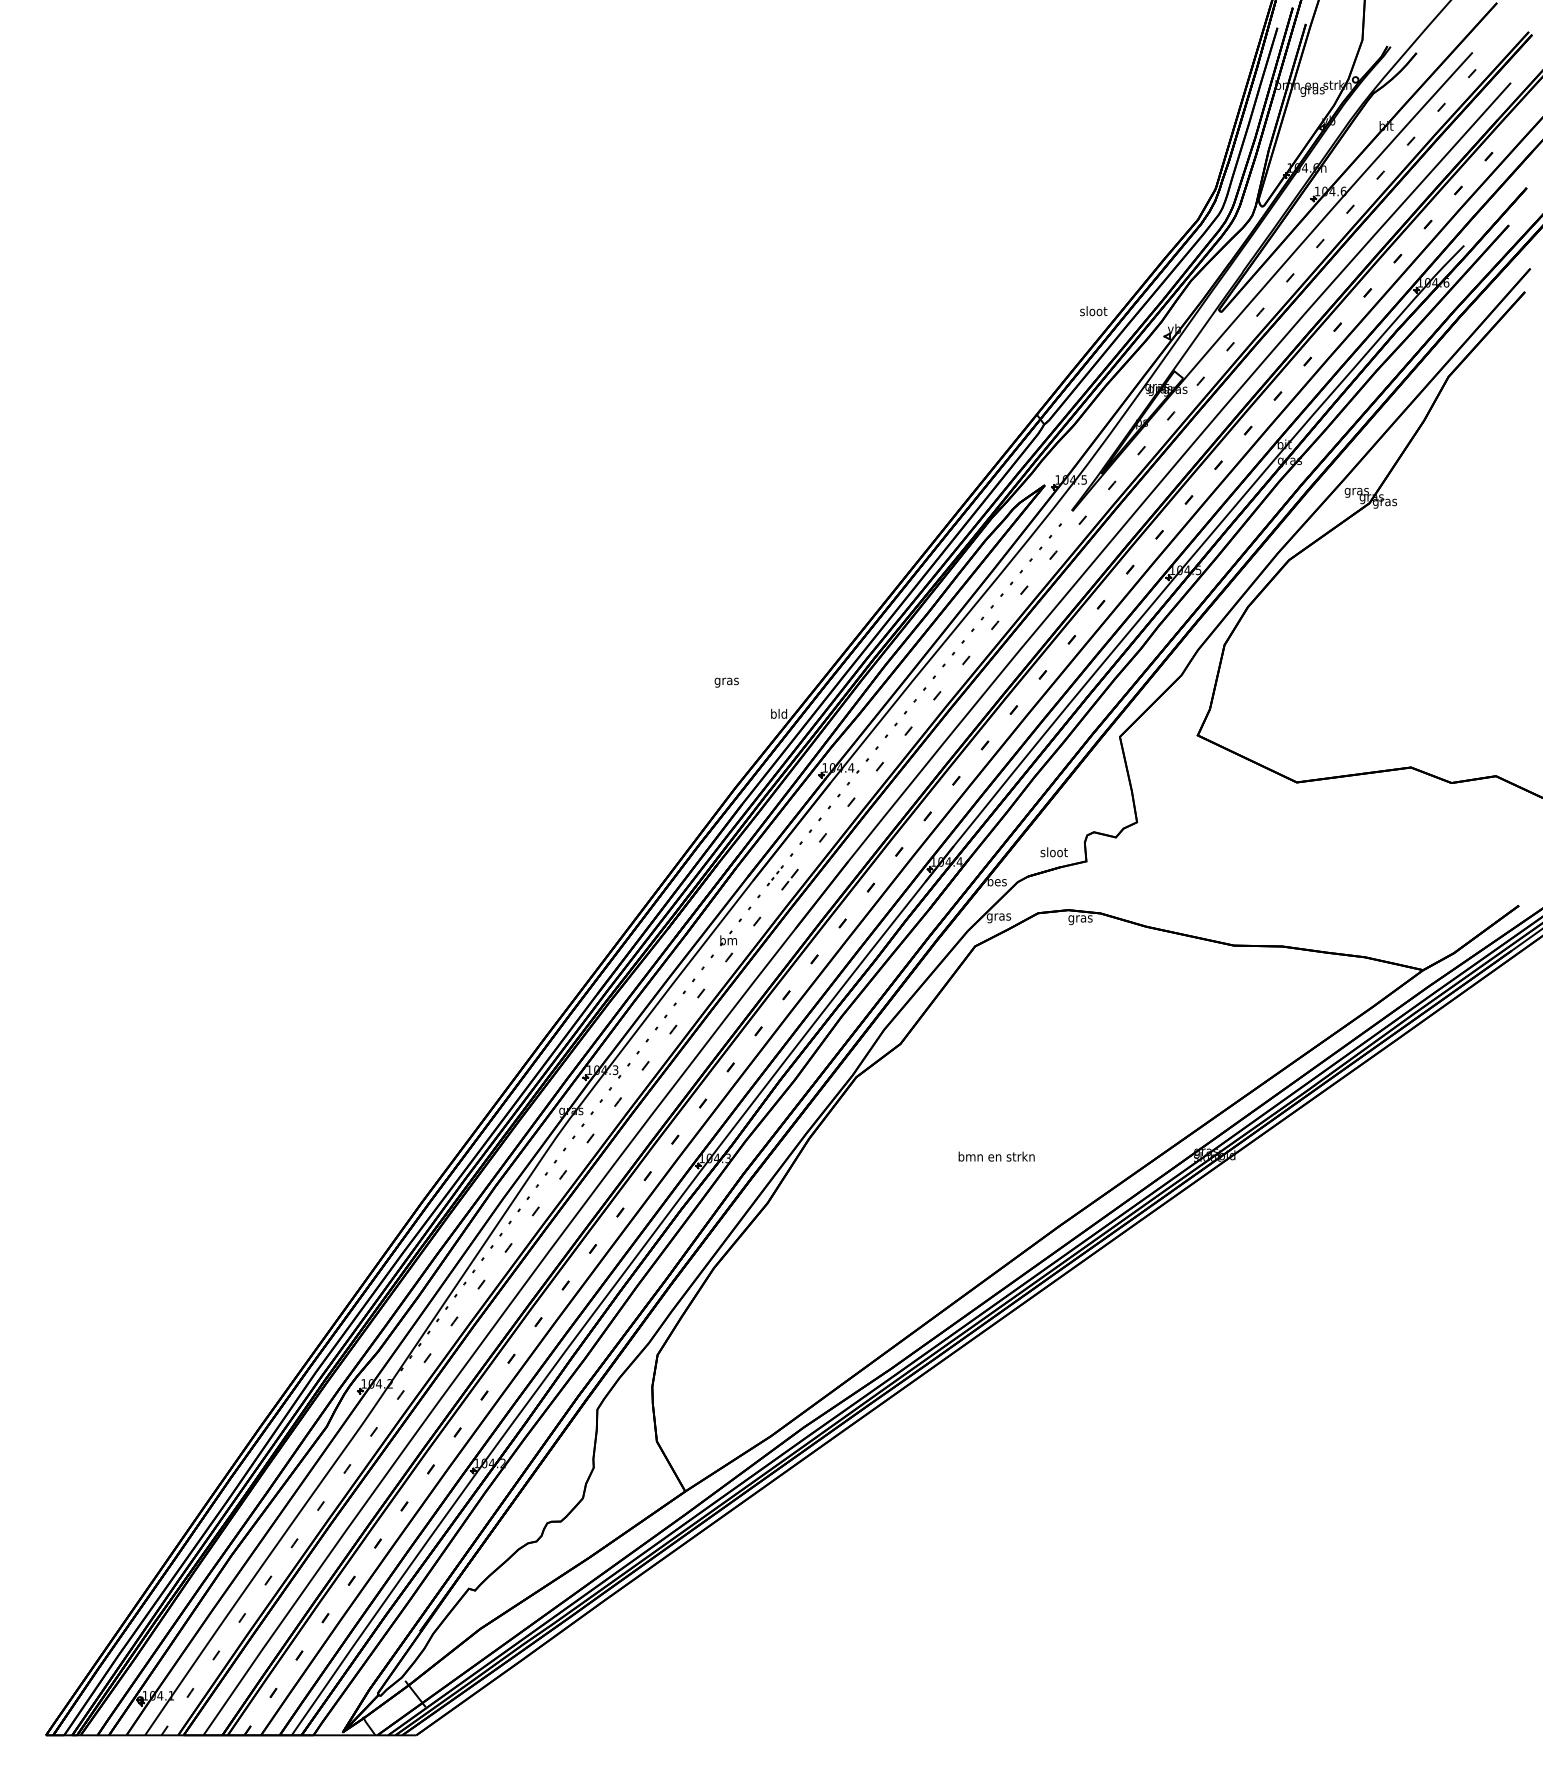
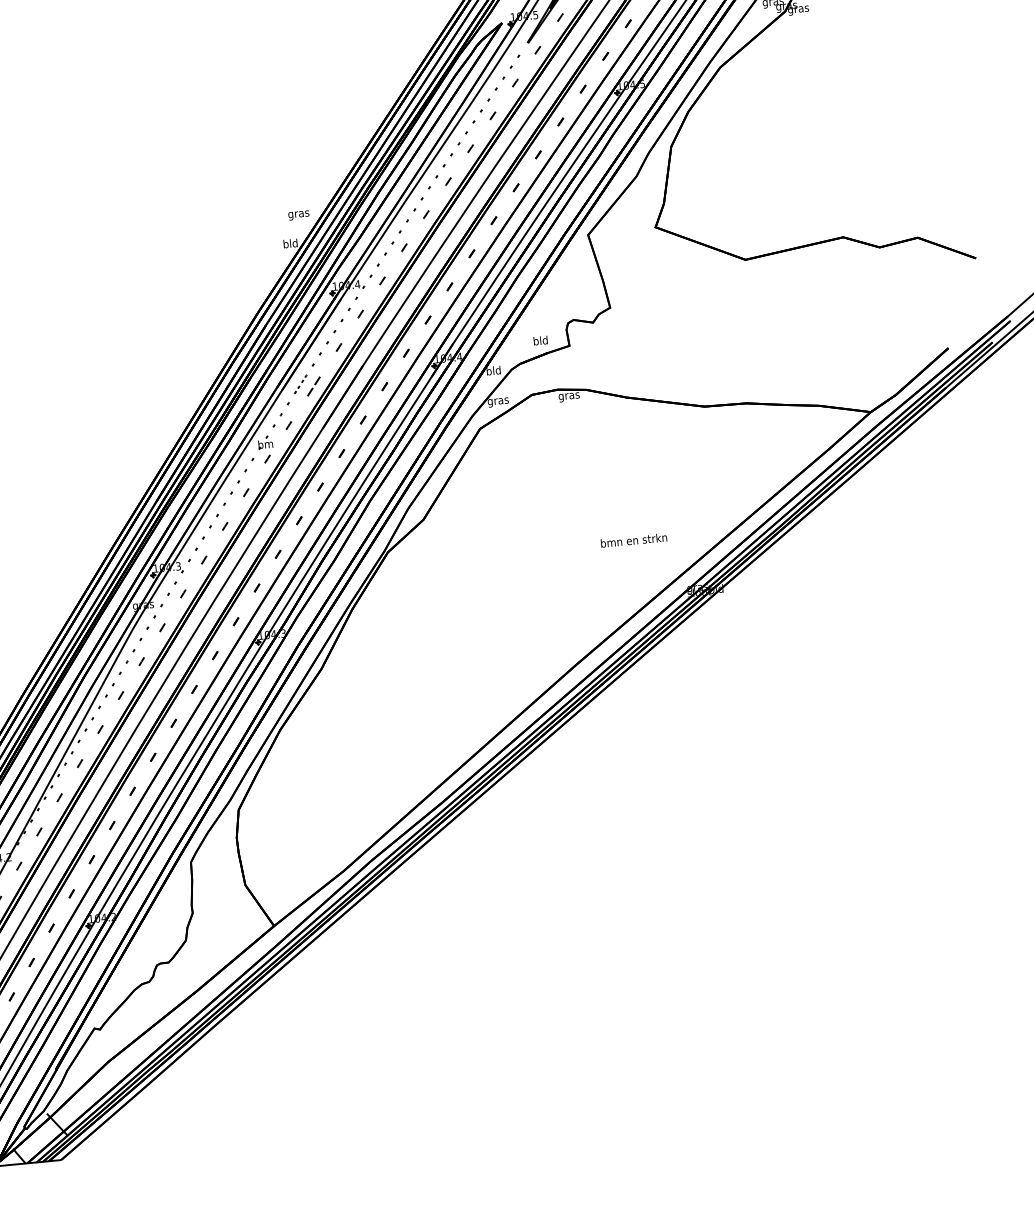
text: (726, 682) -> (298, 215), moved
text: (1053, 852) -> (540, 340), sloot -> bld
text: (996, 881) -> (493, 370), bes -> bld
text: (996, 1156) -> (633, 540), moved

